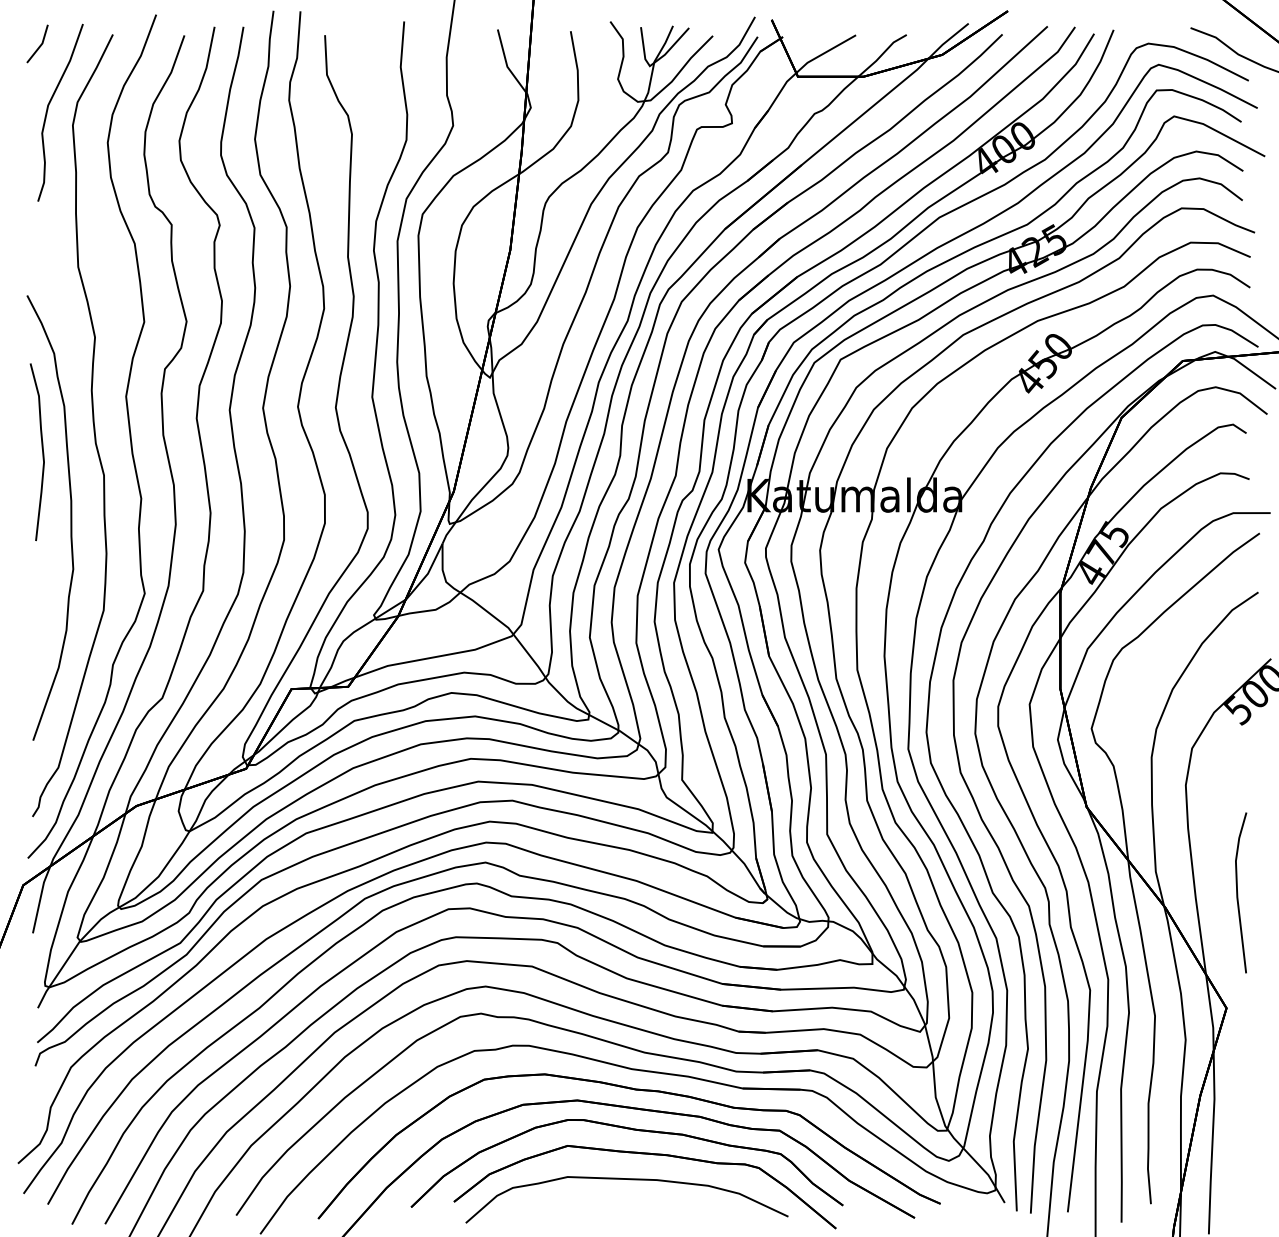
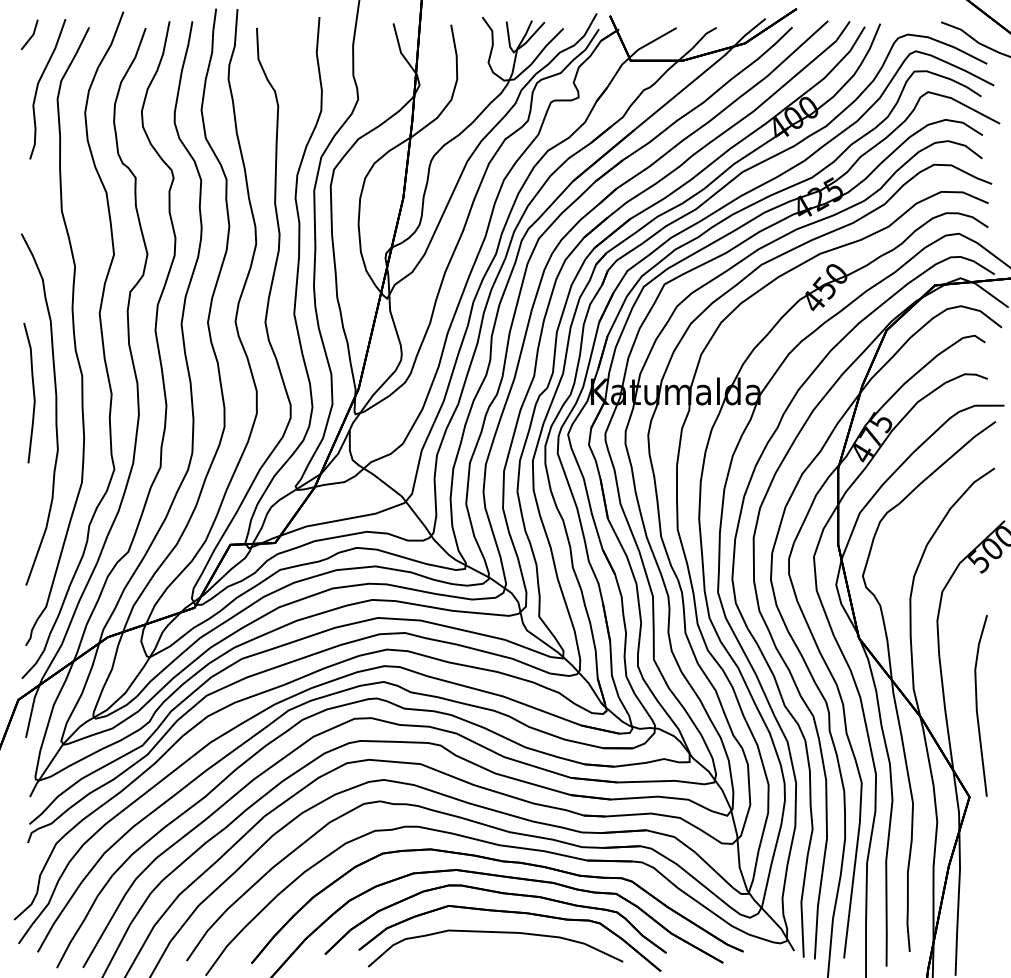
curve: (42, 452) -> (33, 393), moved
part: (1240, 892) -> (980, 705), size x1.43

